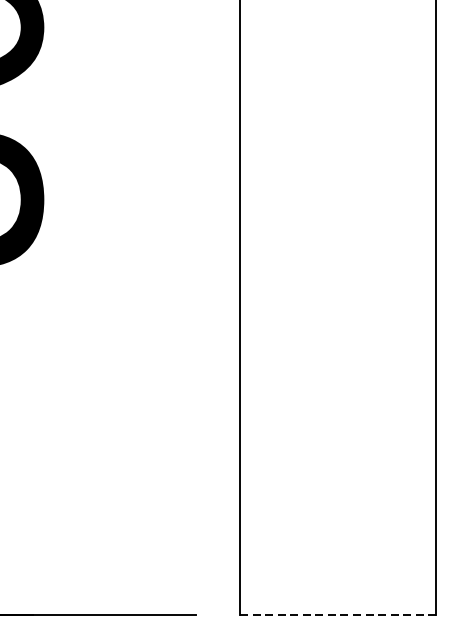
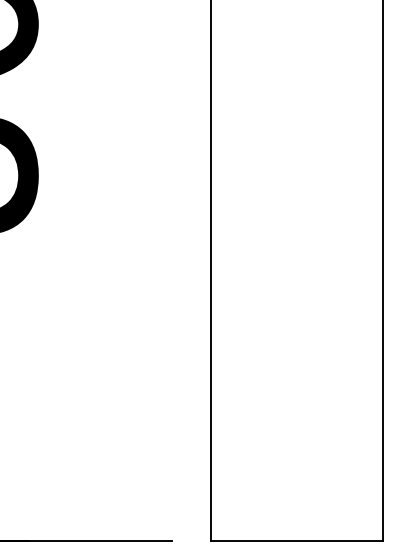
line: (337, 615) -> (296, 540), dashed -> solid

